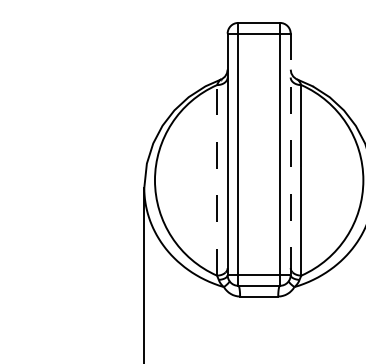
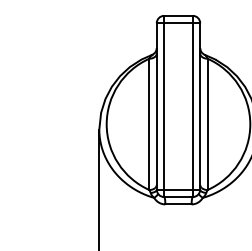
line: (291, 154) -> (200, 106), dashed -> solid
line: (217, 180) -> (149, 124), dashed -> solid

